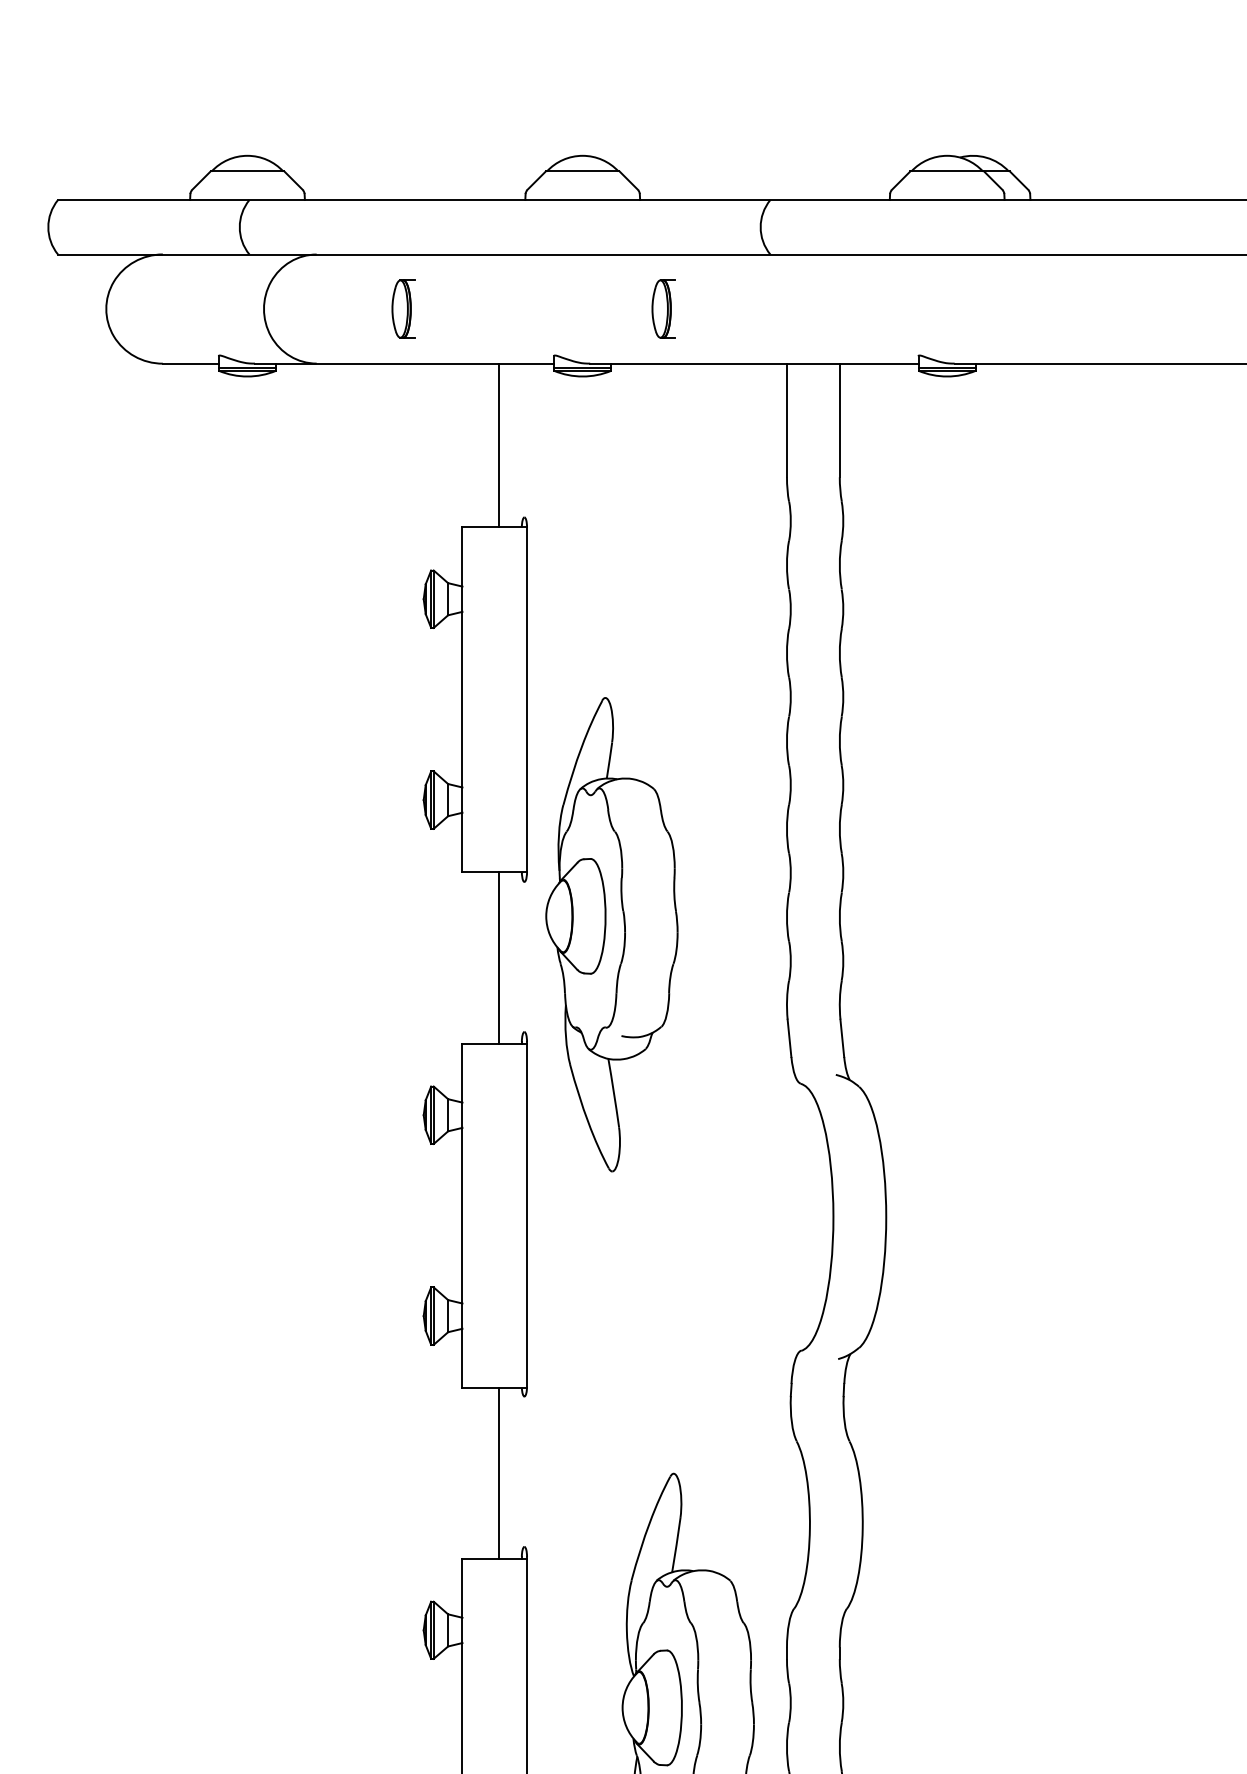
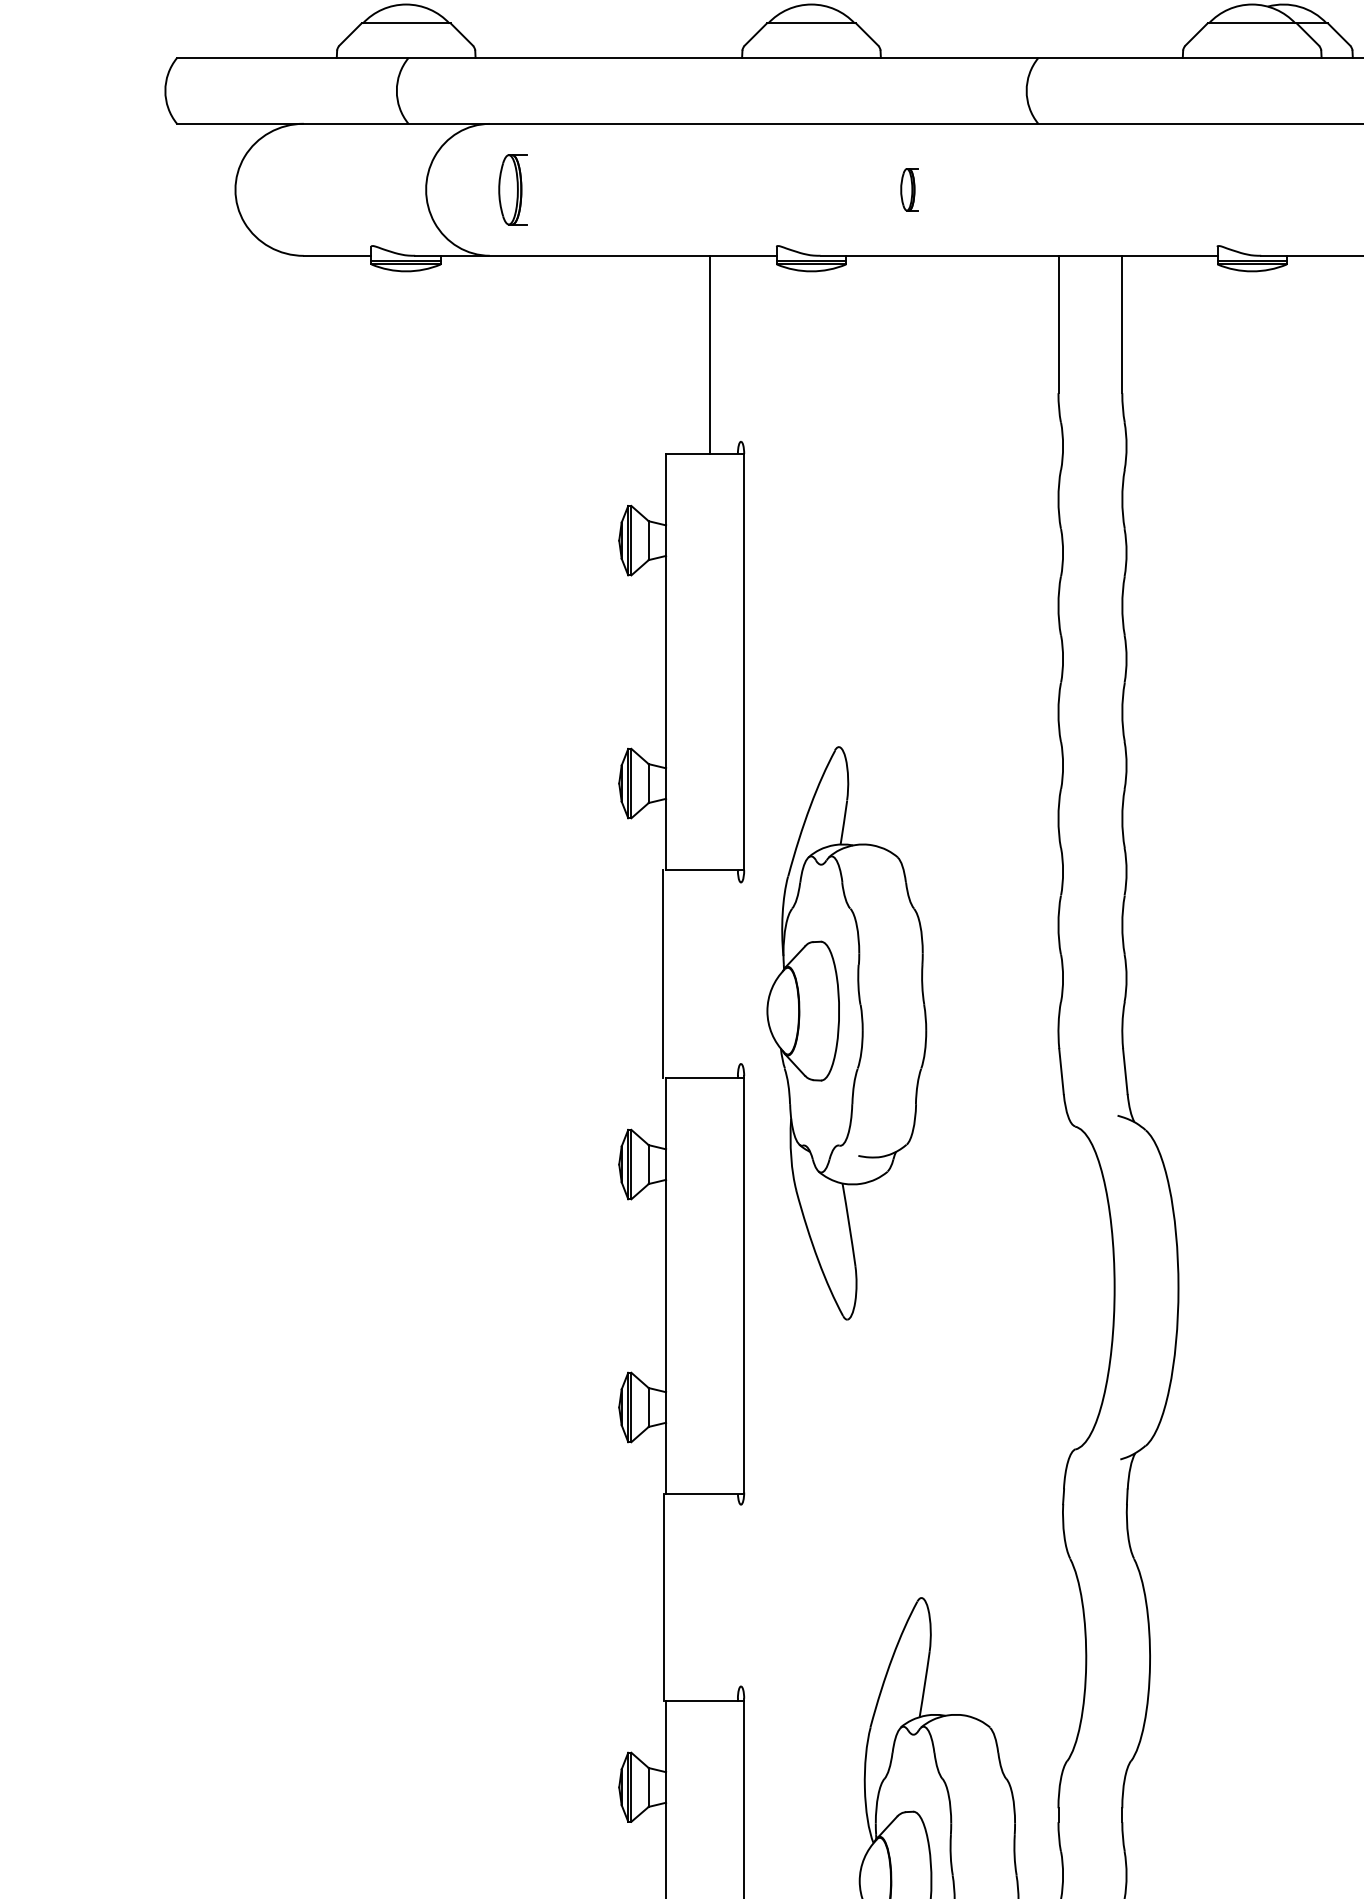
part: (403, 308) -> (512, 189), moved
part: (663, 308) -> (909, 189), size x0.6
part: (611, 934) -> (846, 1033), moved
line: (498, 957) -> (662, 973), moved
line: (498, 1472) -> (663, 1596), moved

